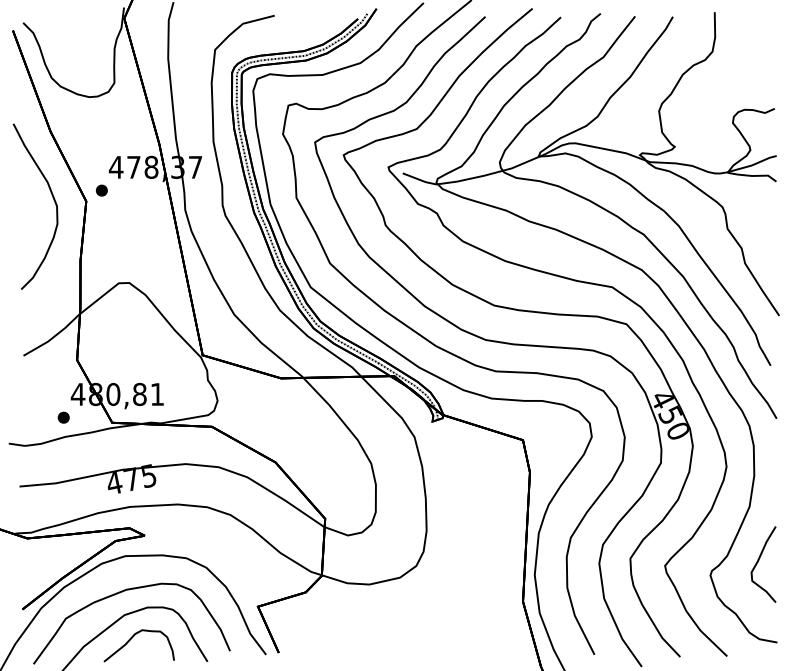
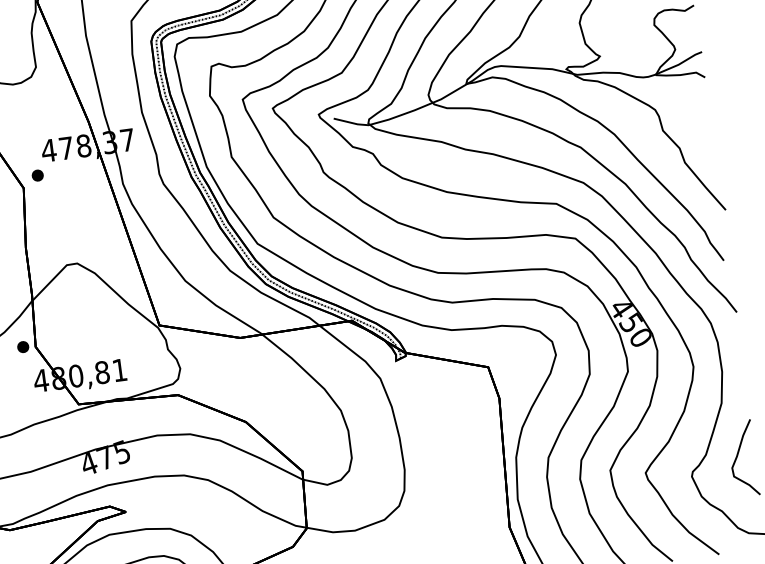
part: (63, 417) -> (22, 346), moved

